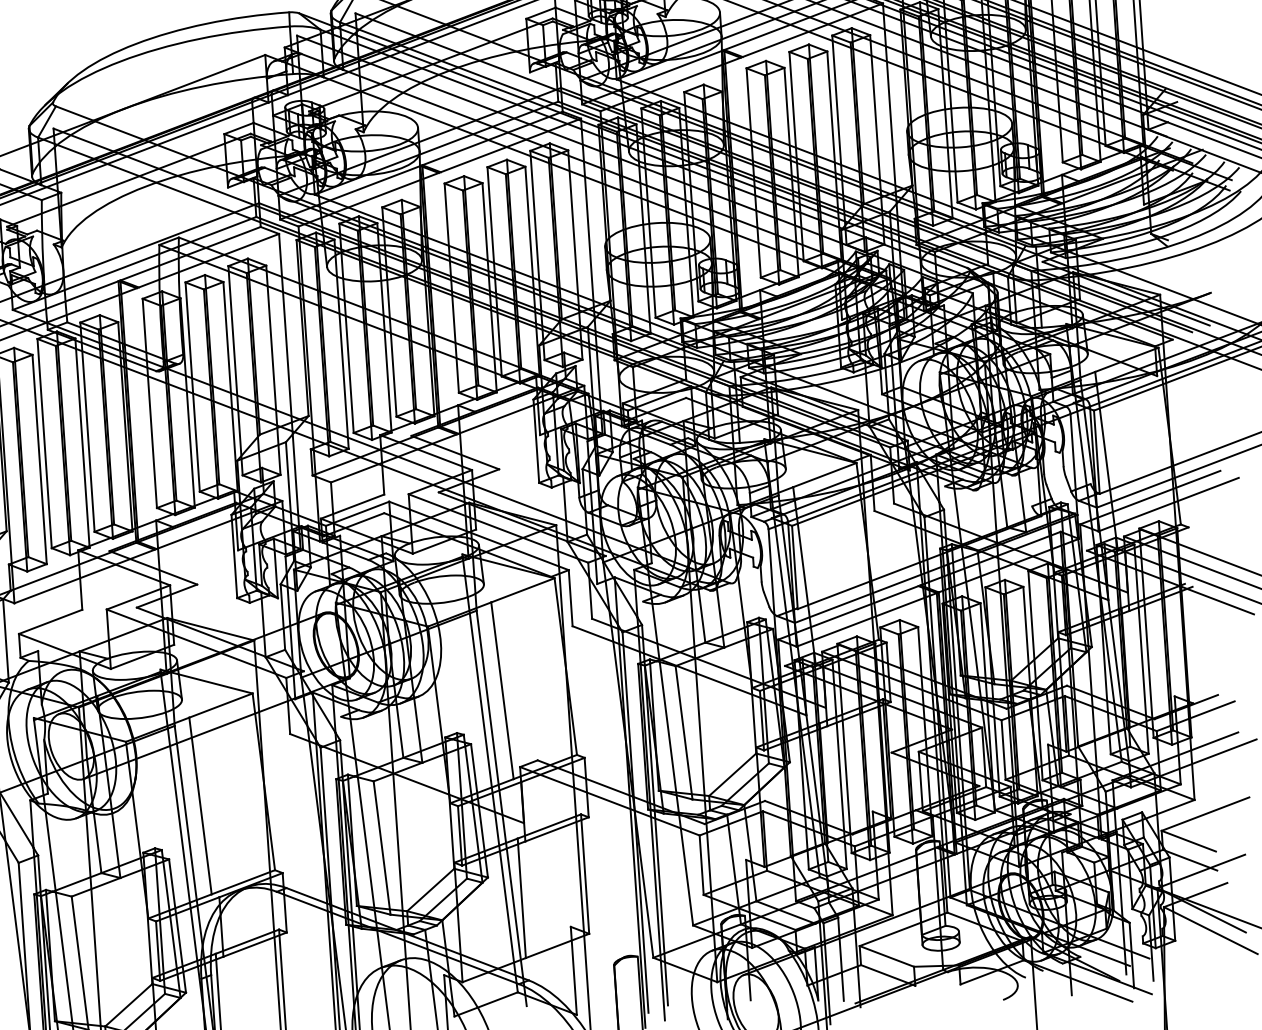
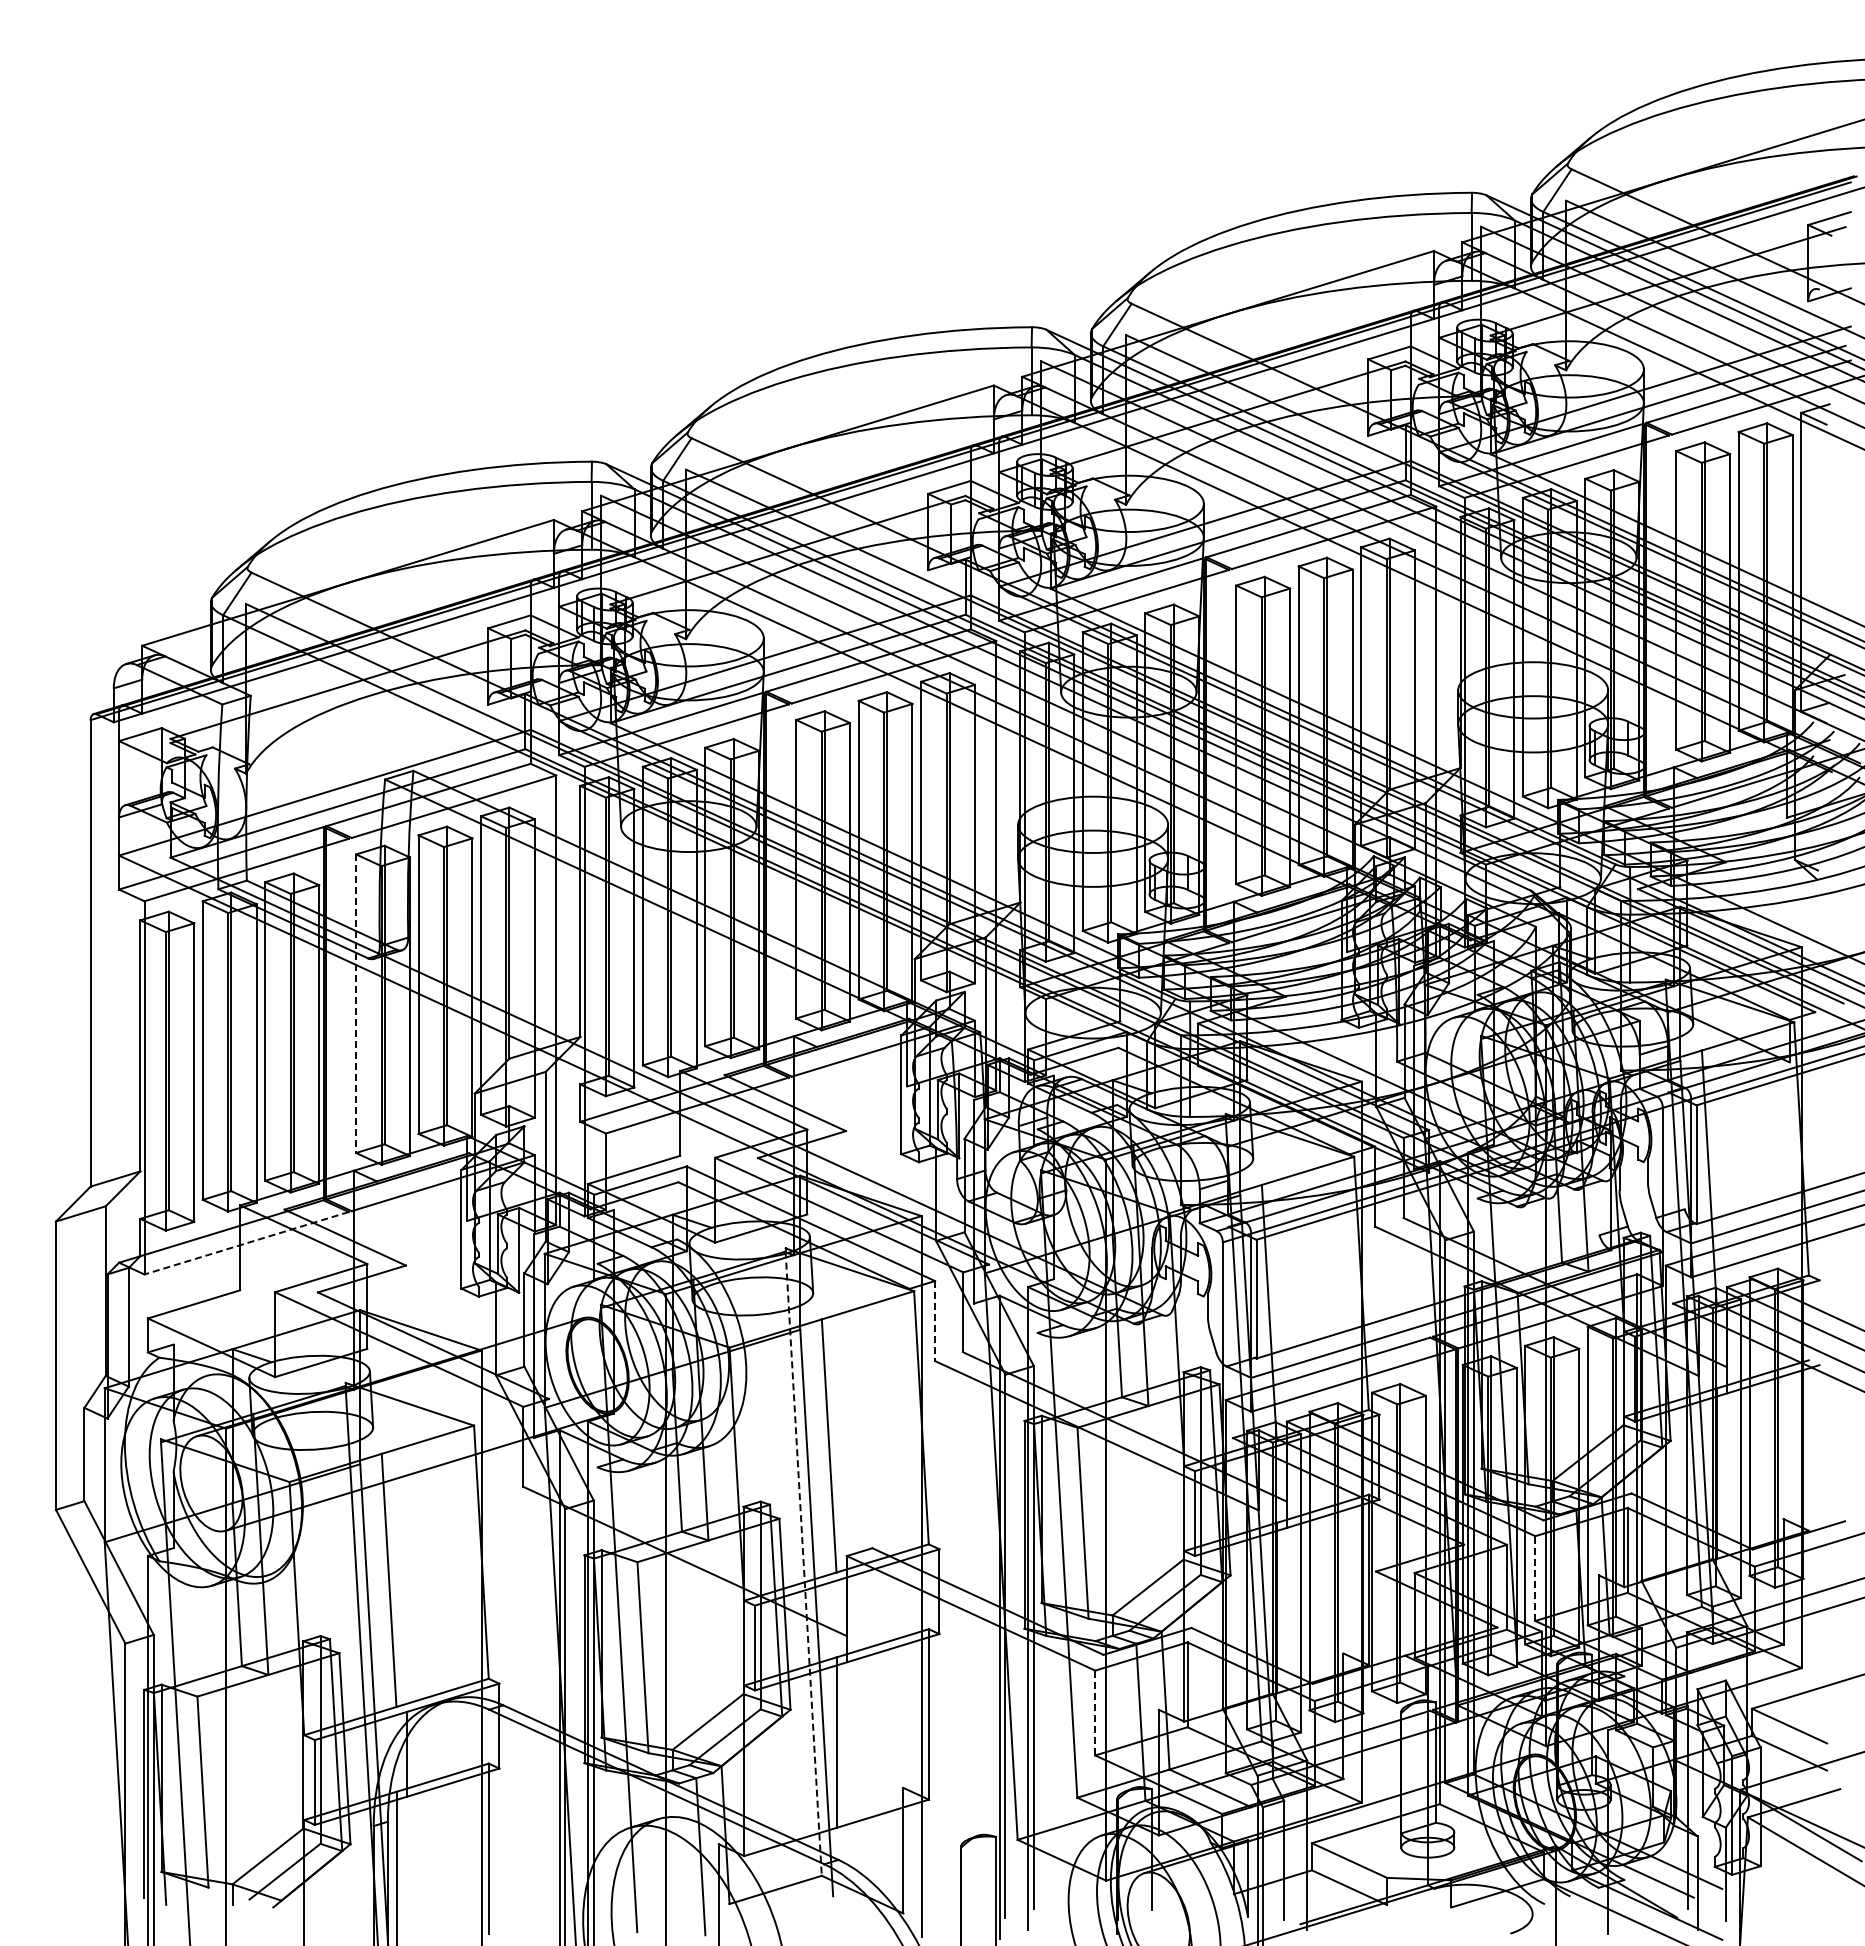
line: (150, 403) -> (356, 1004), solid -> dashed
line: (84, 576) -> (246, 1243), solid -> dashed
line: (571, 598) -> (935, 1321), solid -> dashed
line: (1003, 749) -> (1535, 1578), solid -> dashed
line: (490, 774) -> (803, 1563), solid -> dashed
line: (701, 864) -> (1095, 1712), solid -> dashed

